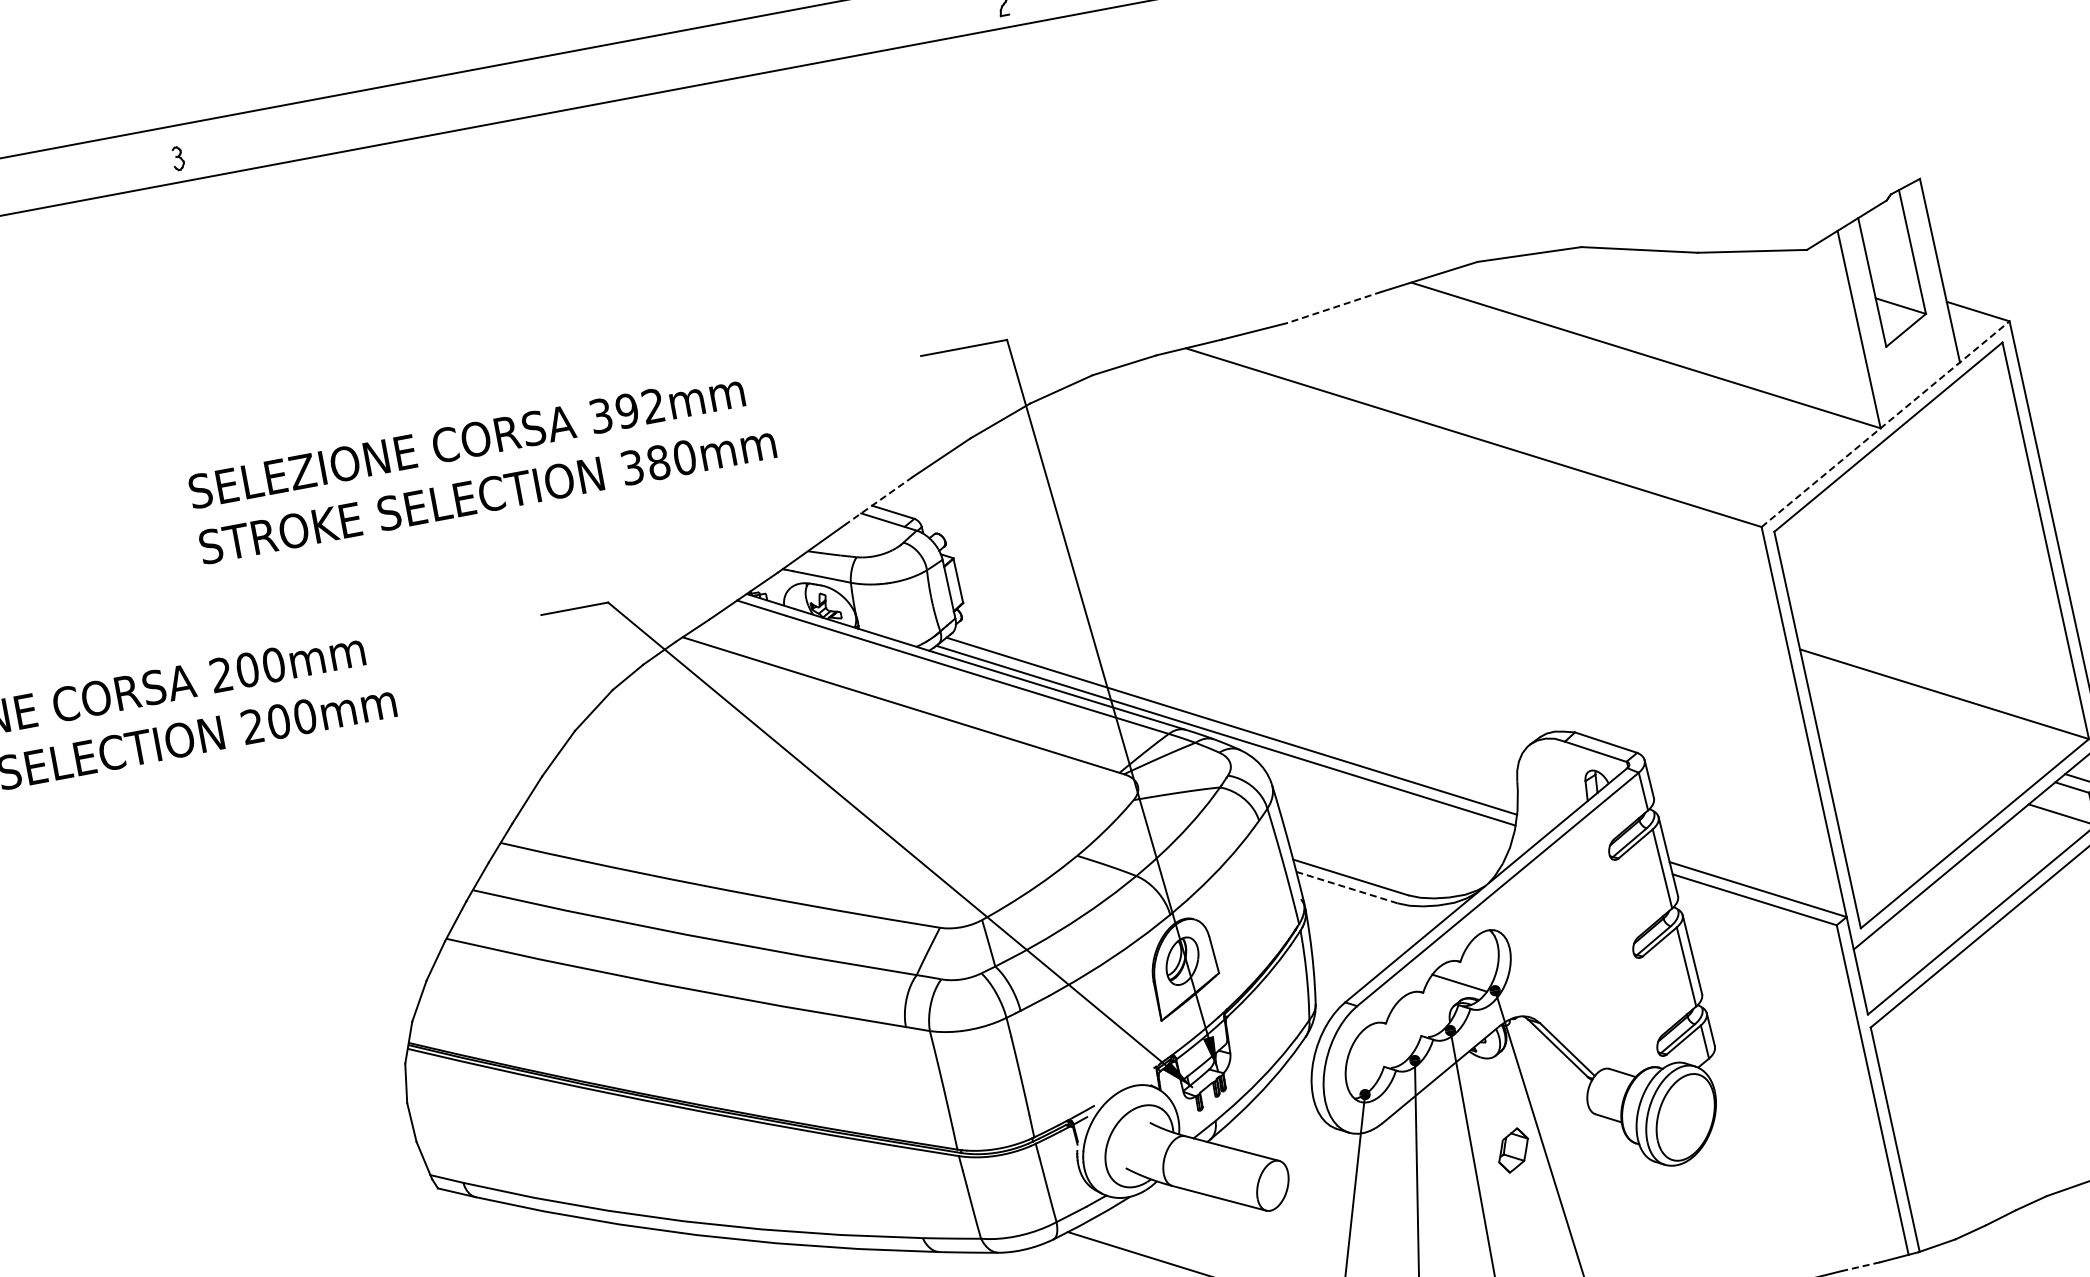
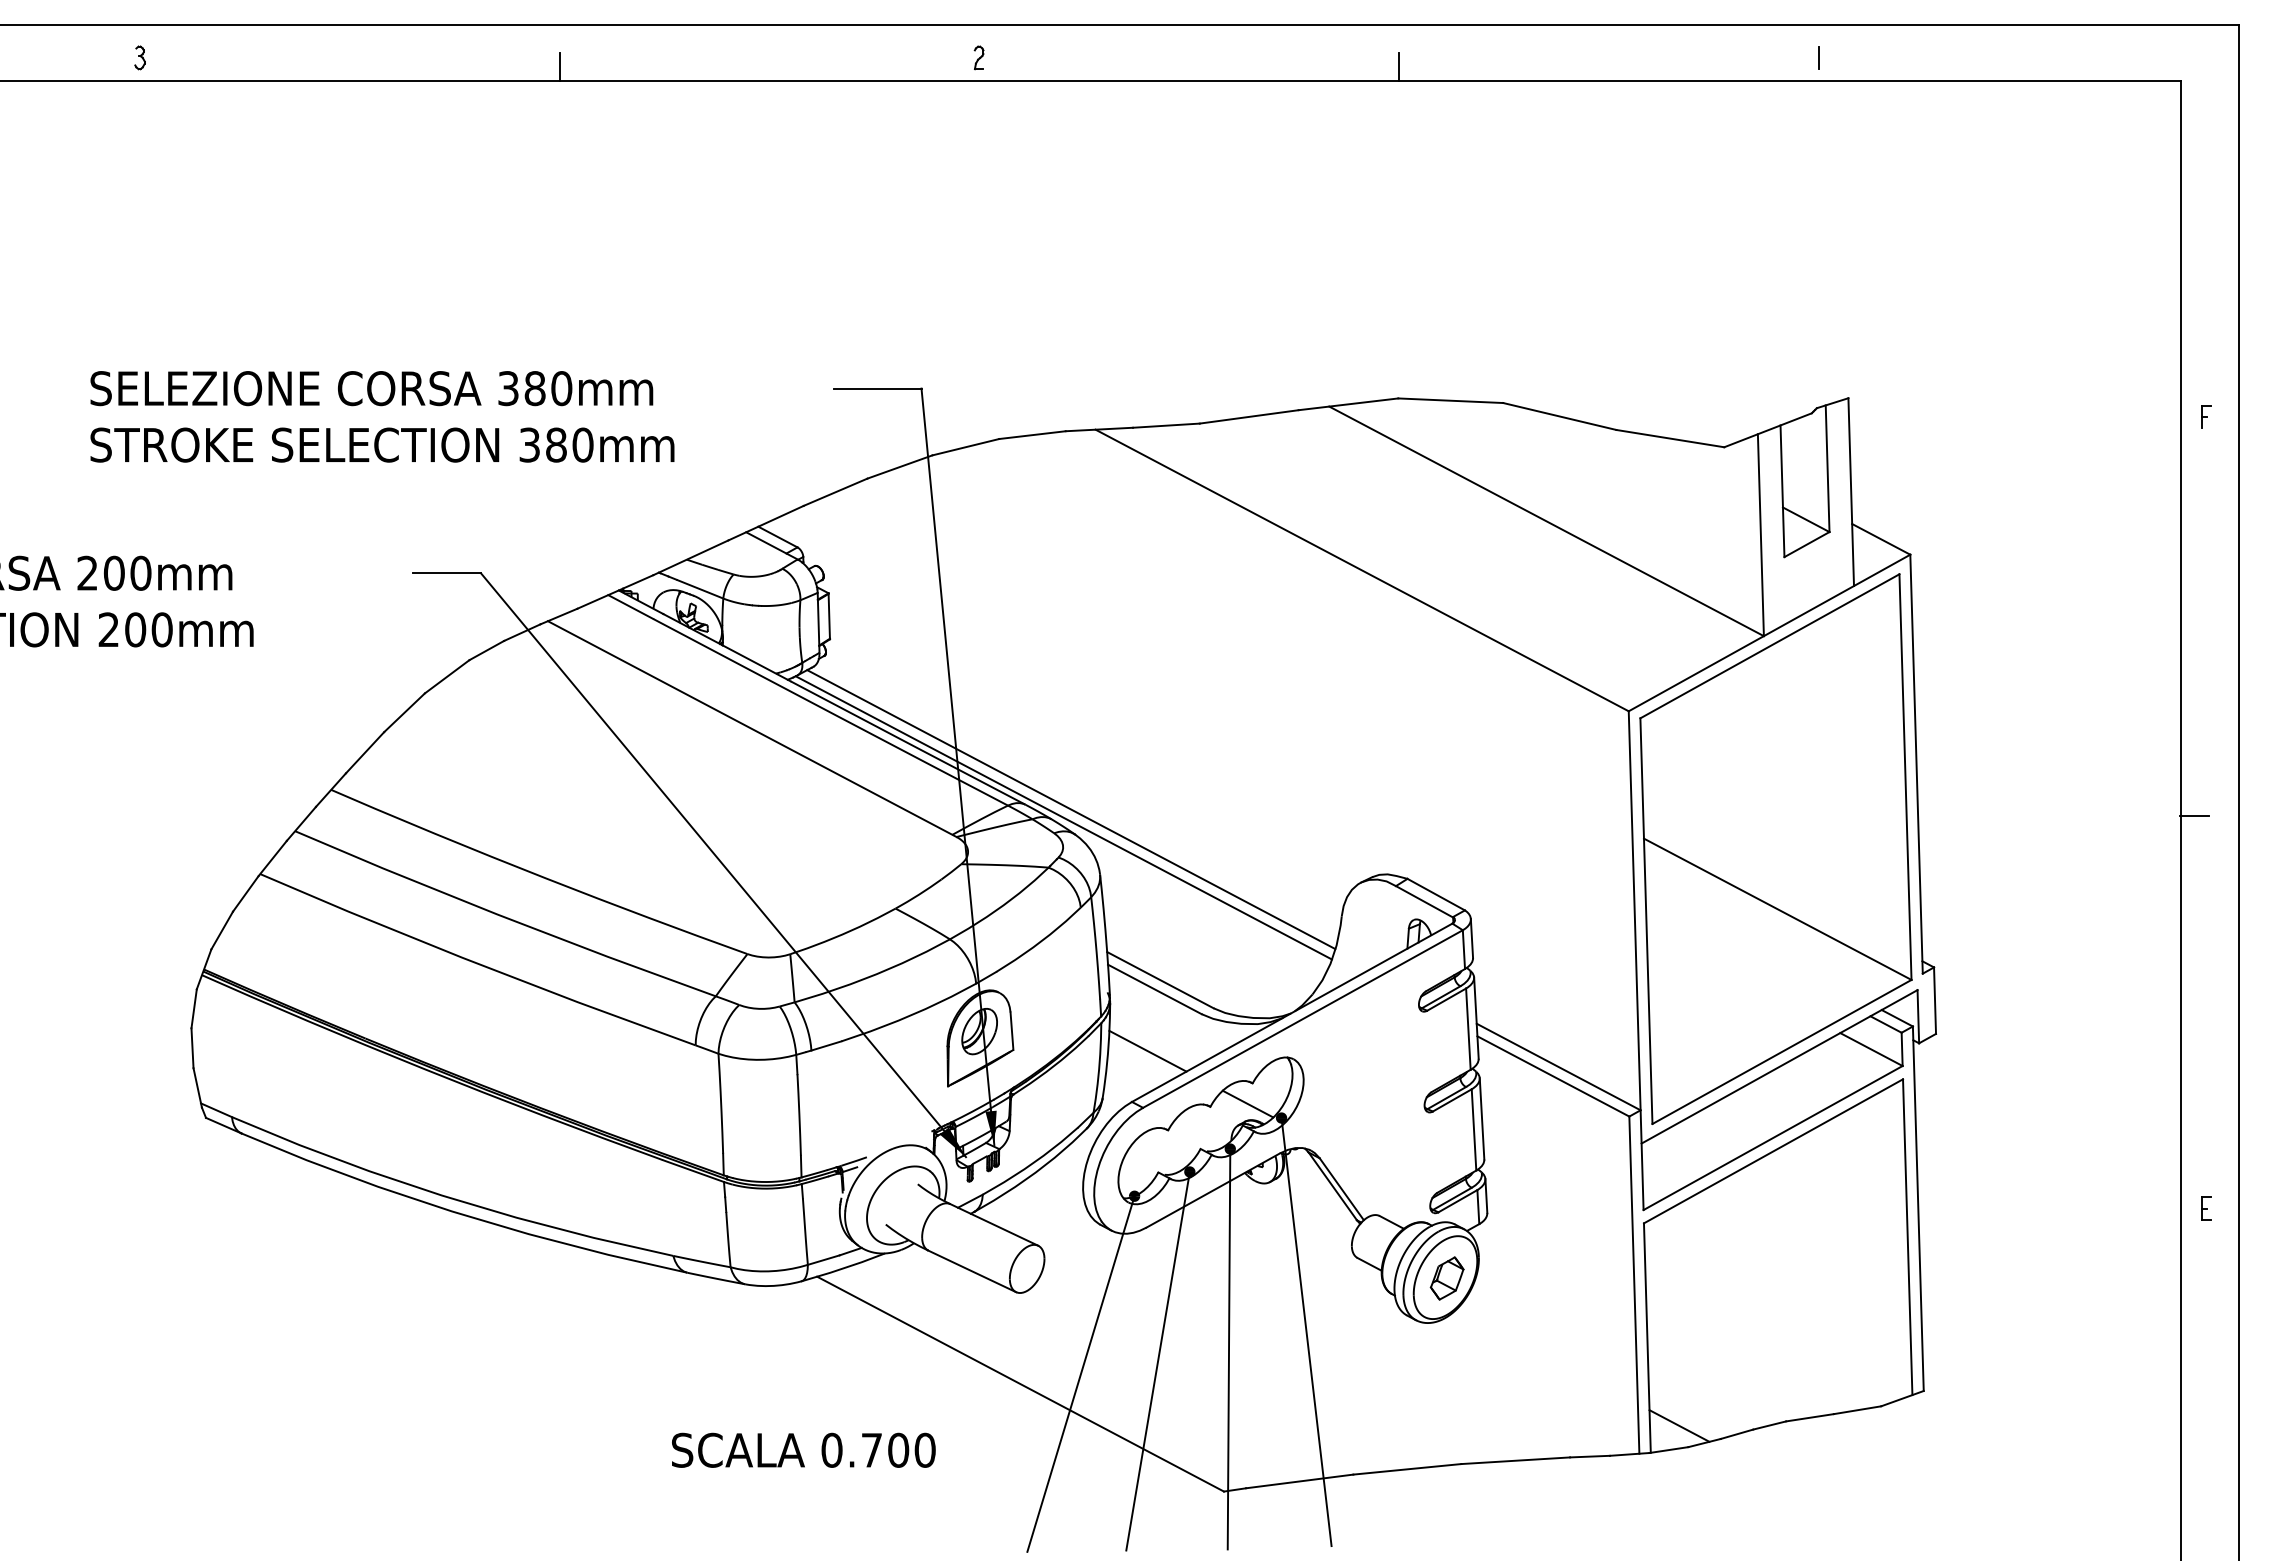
line: (592, 89) -> (559, 66), added
line: (1334, 307) -> (1249, 416), dashed -> solid
text: (640, 408) -> (548, 388), 392mm -> 380mm
line: (1885, 423) -> (1769, 632), dashed -> solid
line: (878, 501) -> (765, 523), dashed -> solid
line: (1346, 887) -> (1154, 989), dashed -> solid
line: (1350, 948) -> (1147, 1050), added
part: (1512, 1150) -> (1446, 1278), moved
line: (1942, 1219) -> (1679, 1425), added
line: (1861, 1266) -> (1590, 1456), dashed -> solid

